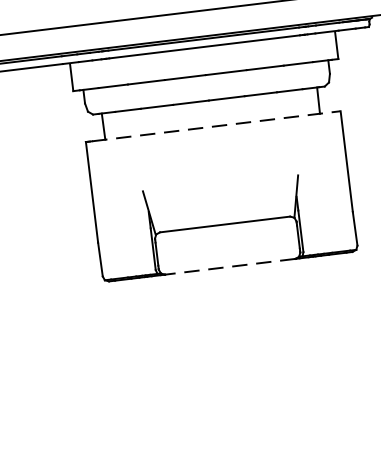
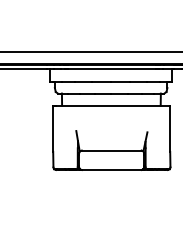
line: (217, 125) -> (113, 105), dashed -> solid
line: (229, 265) -> (111, 169), dashed -> solid

